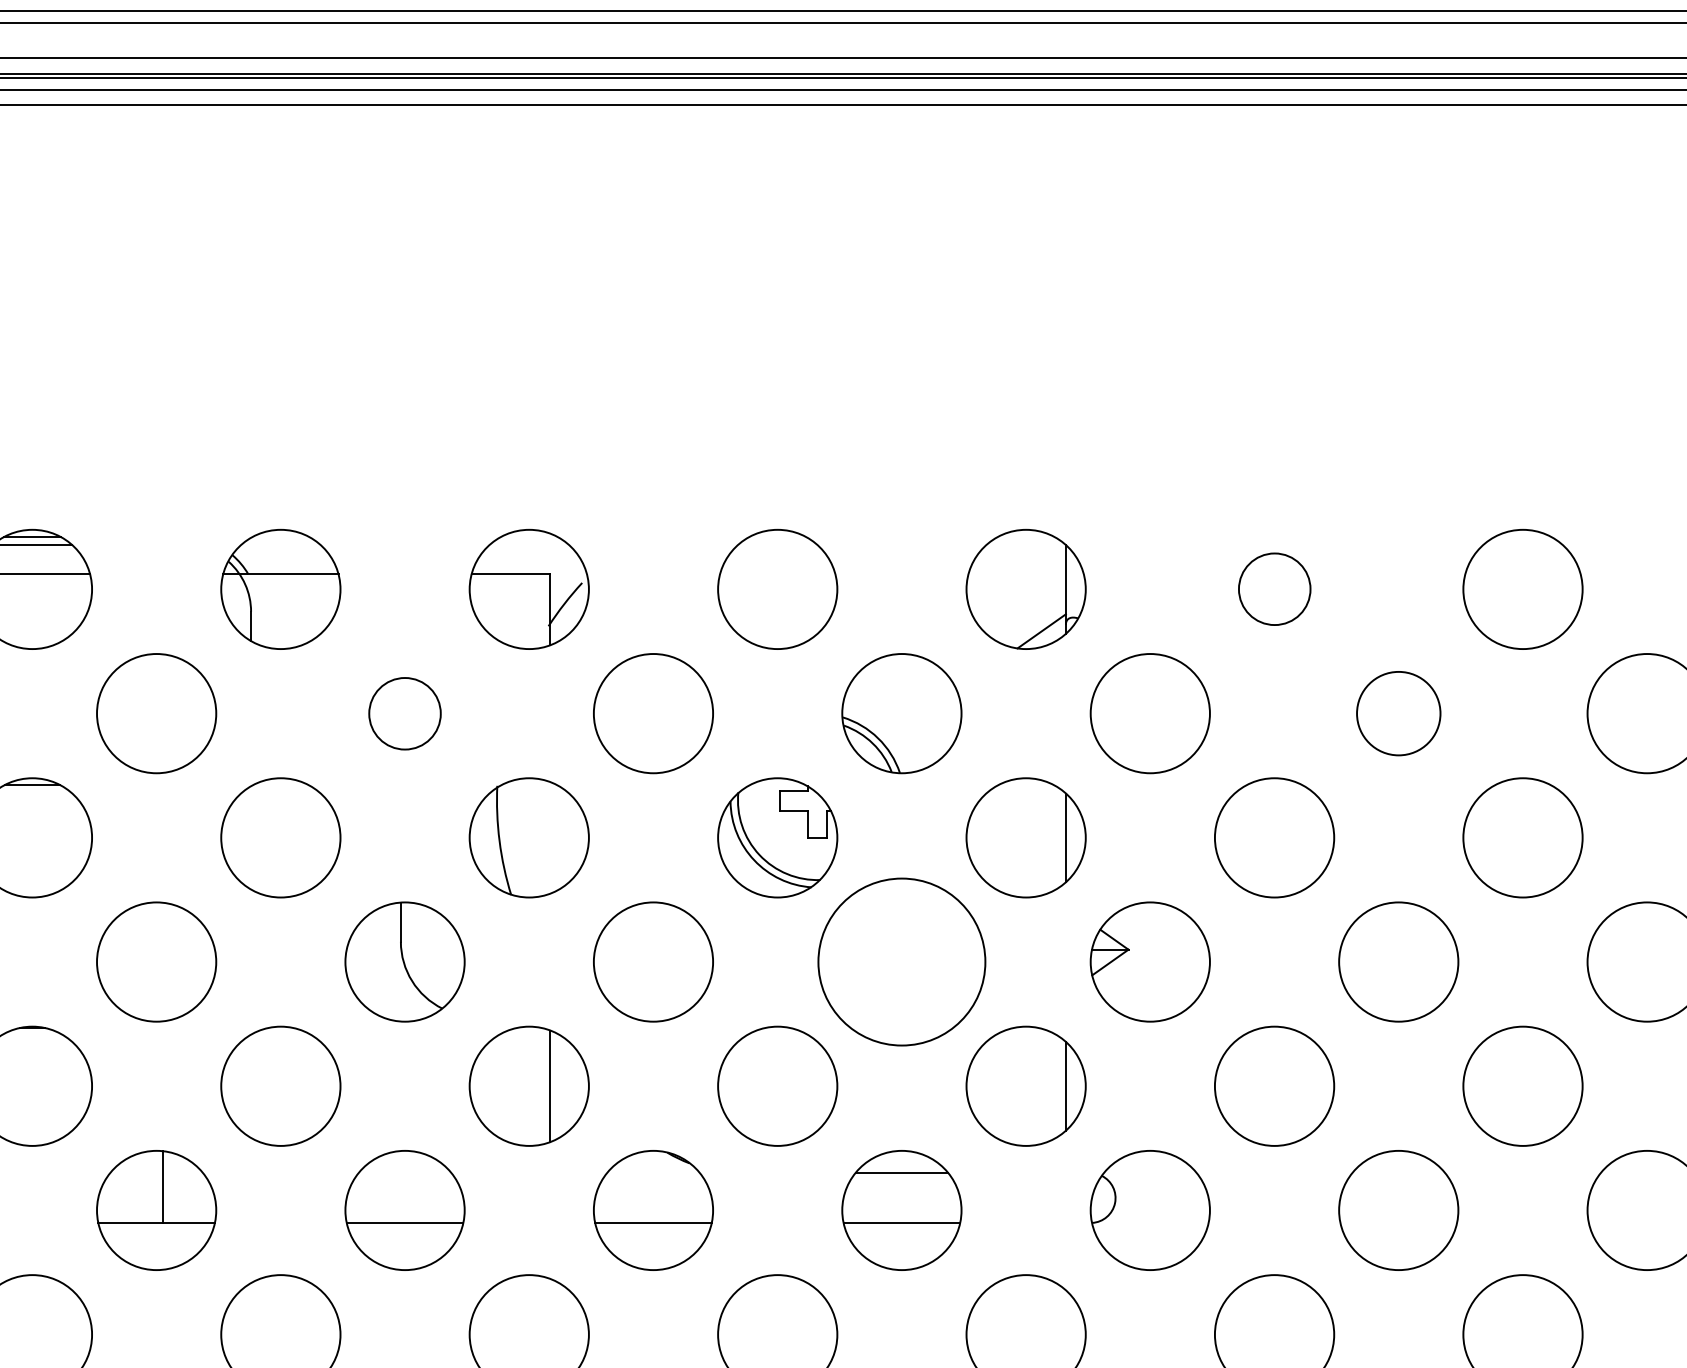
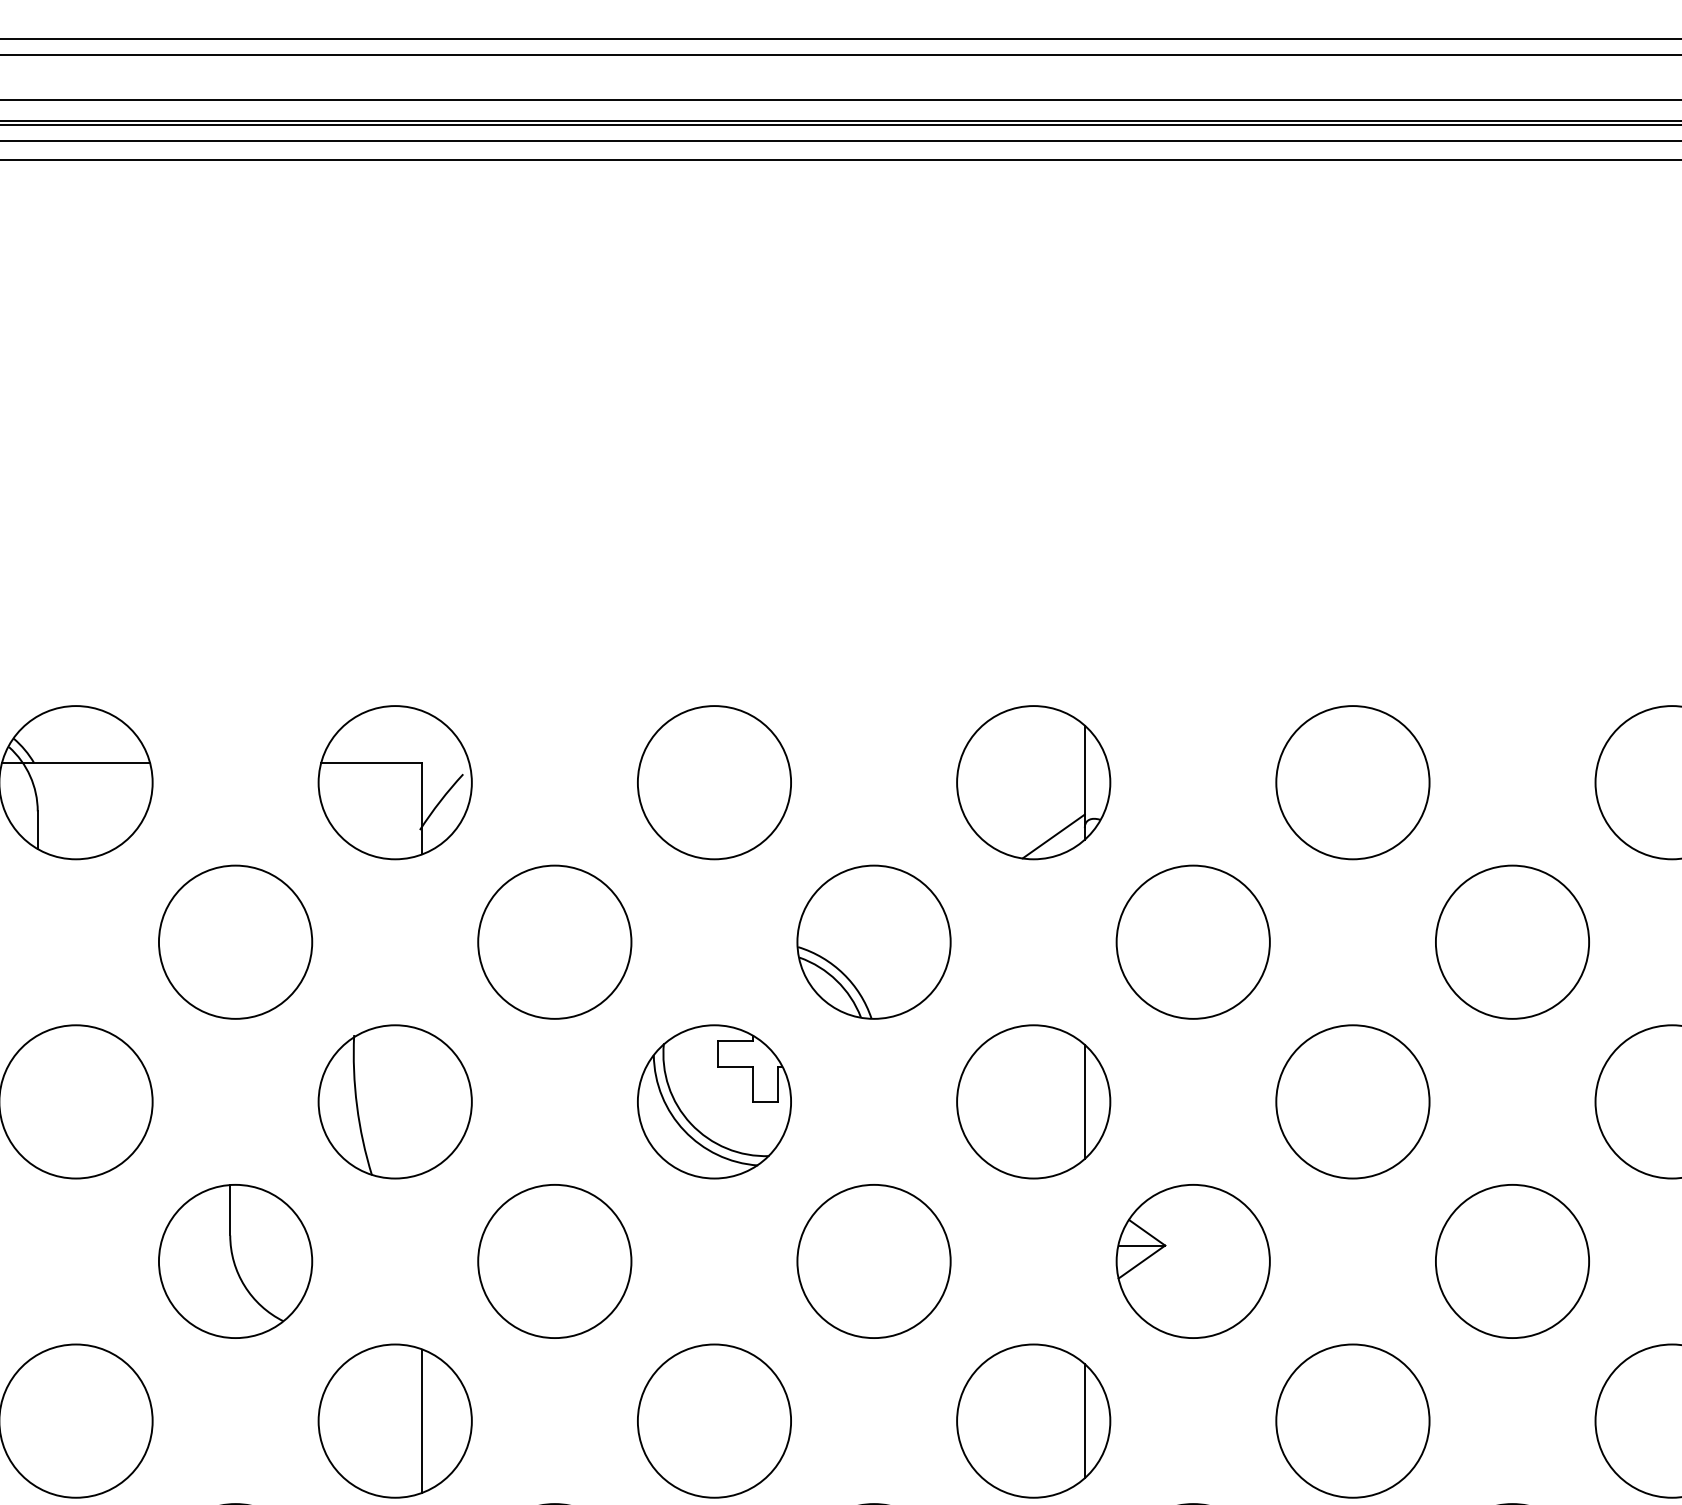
circle: (1274, 588) -> (1352, 781), size x1.67
circle: (404, 713) -> (234, 942), size x1.67
circle: (1398, 713) -> (1512, 942), size x1.43
circle: (901, 961) -> (873, 1260), size x0.71

